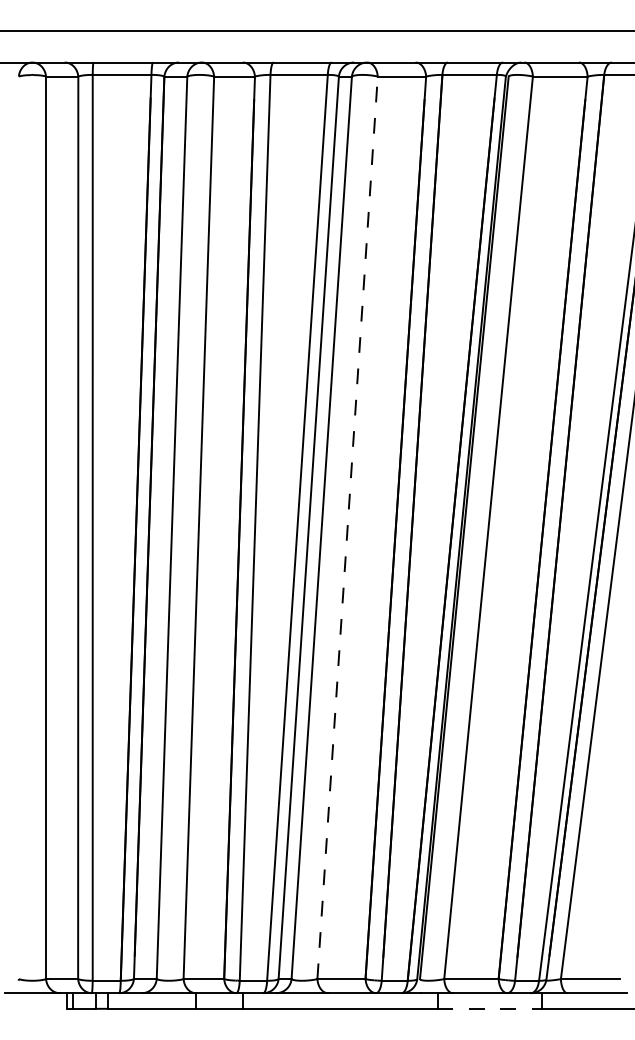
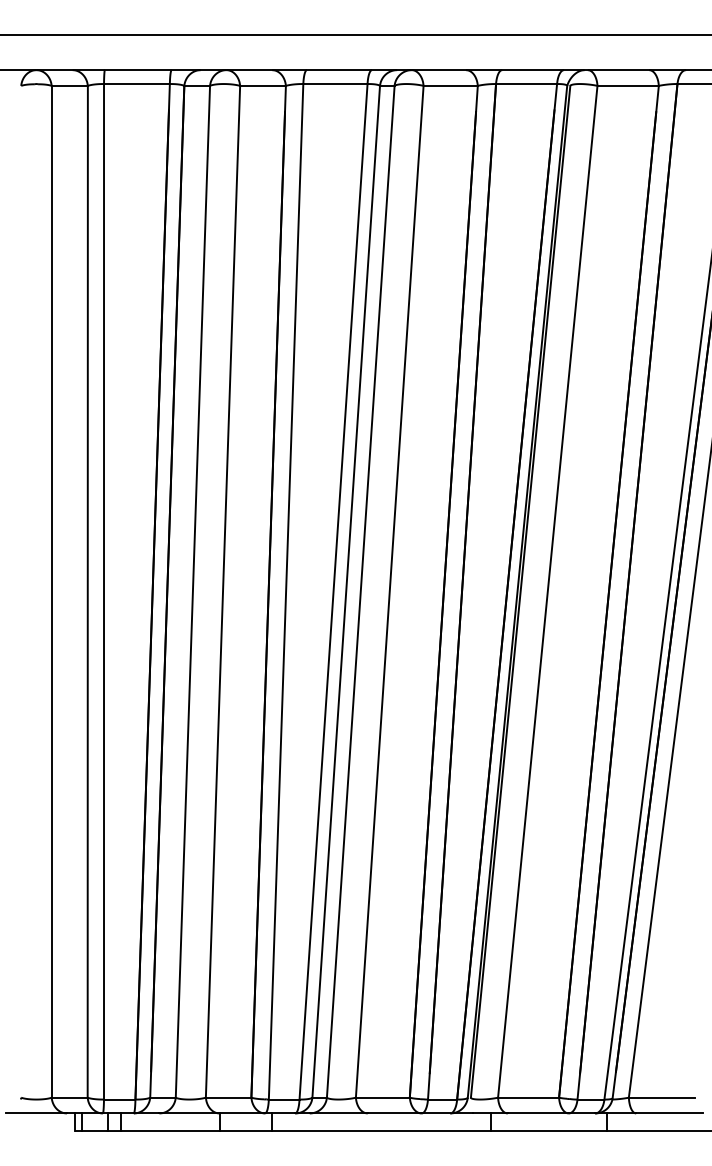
line: (347, 527) -> (389, 591), dashed -> solid
line: (490, 1009) -> (549, 1131), dashed -> solid

